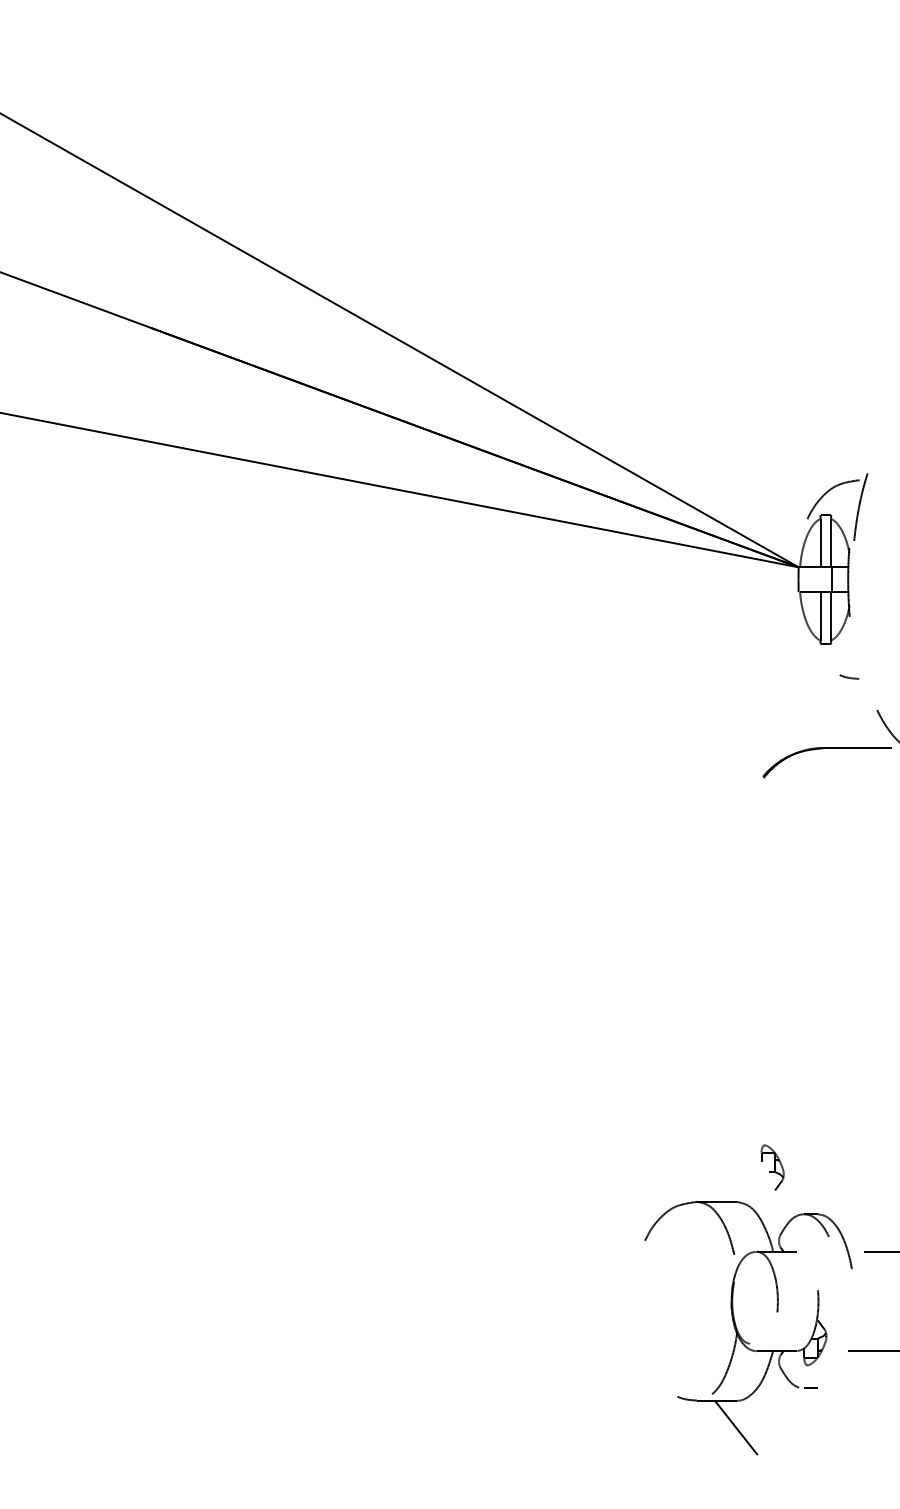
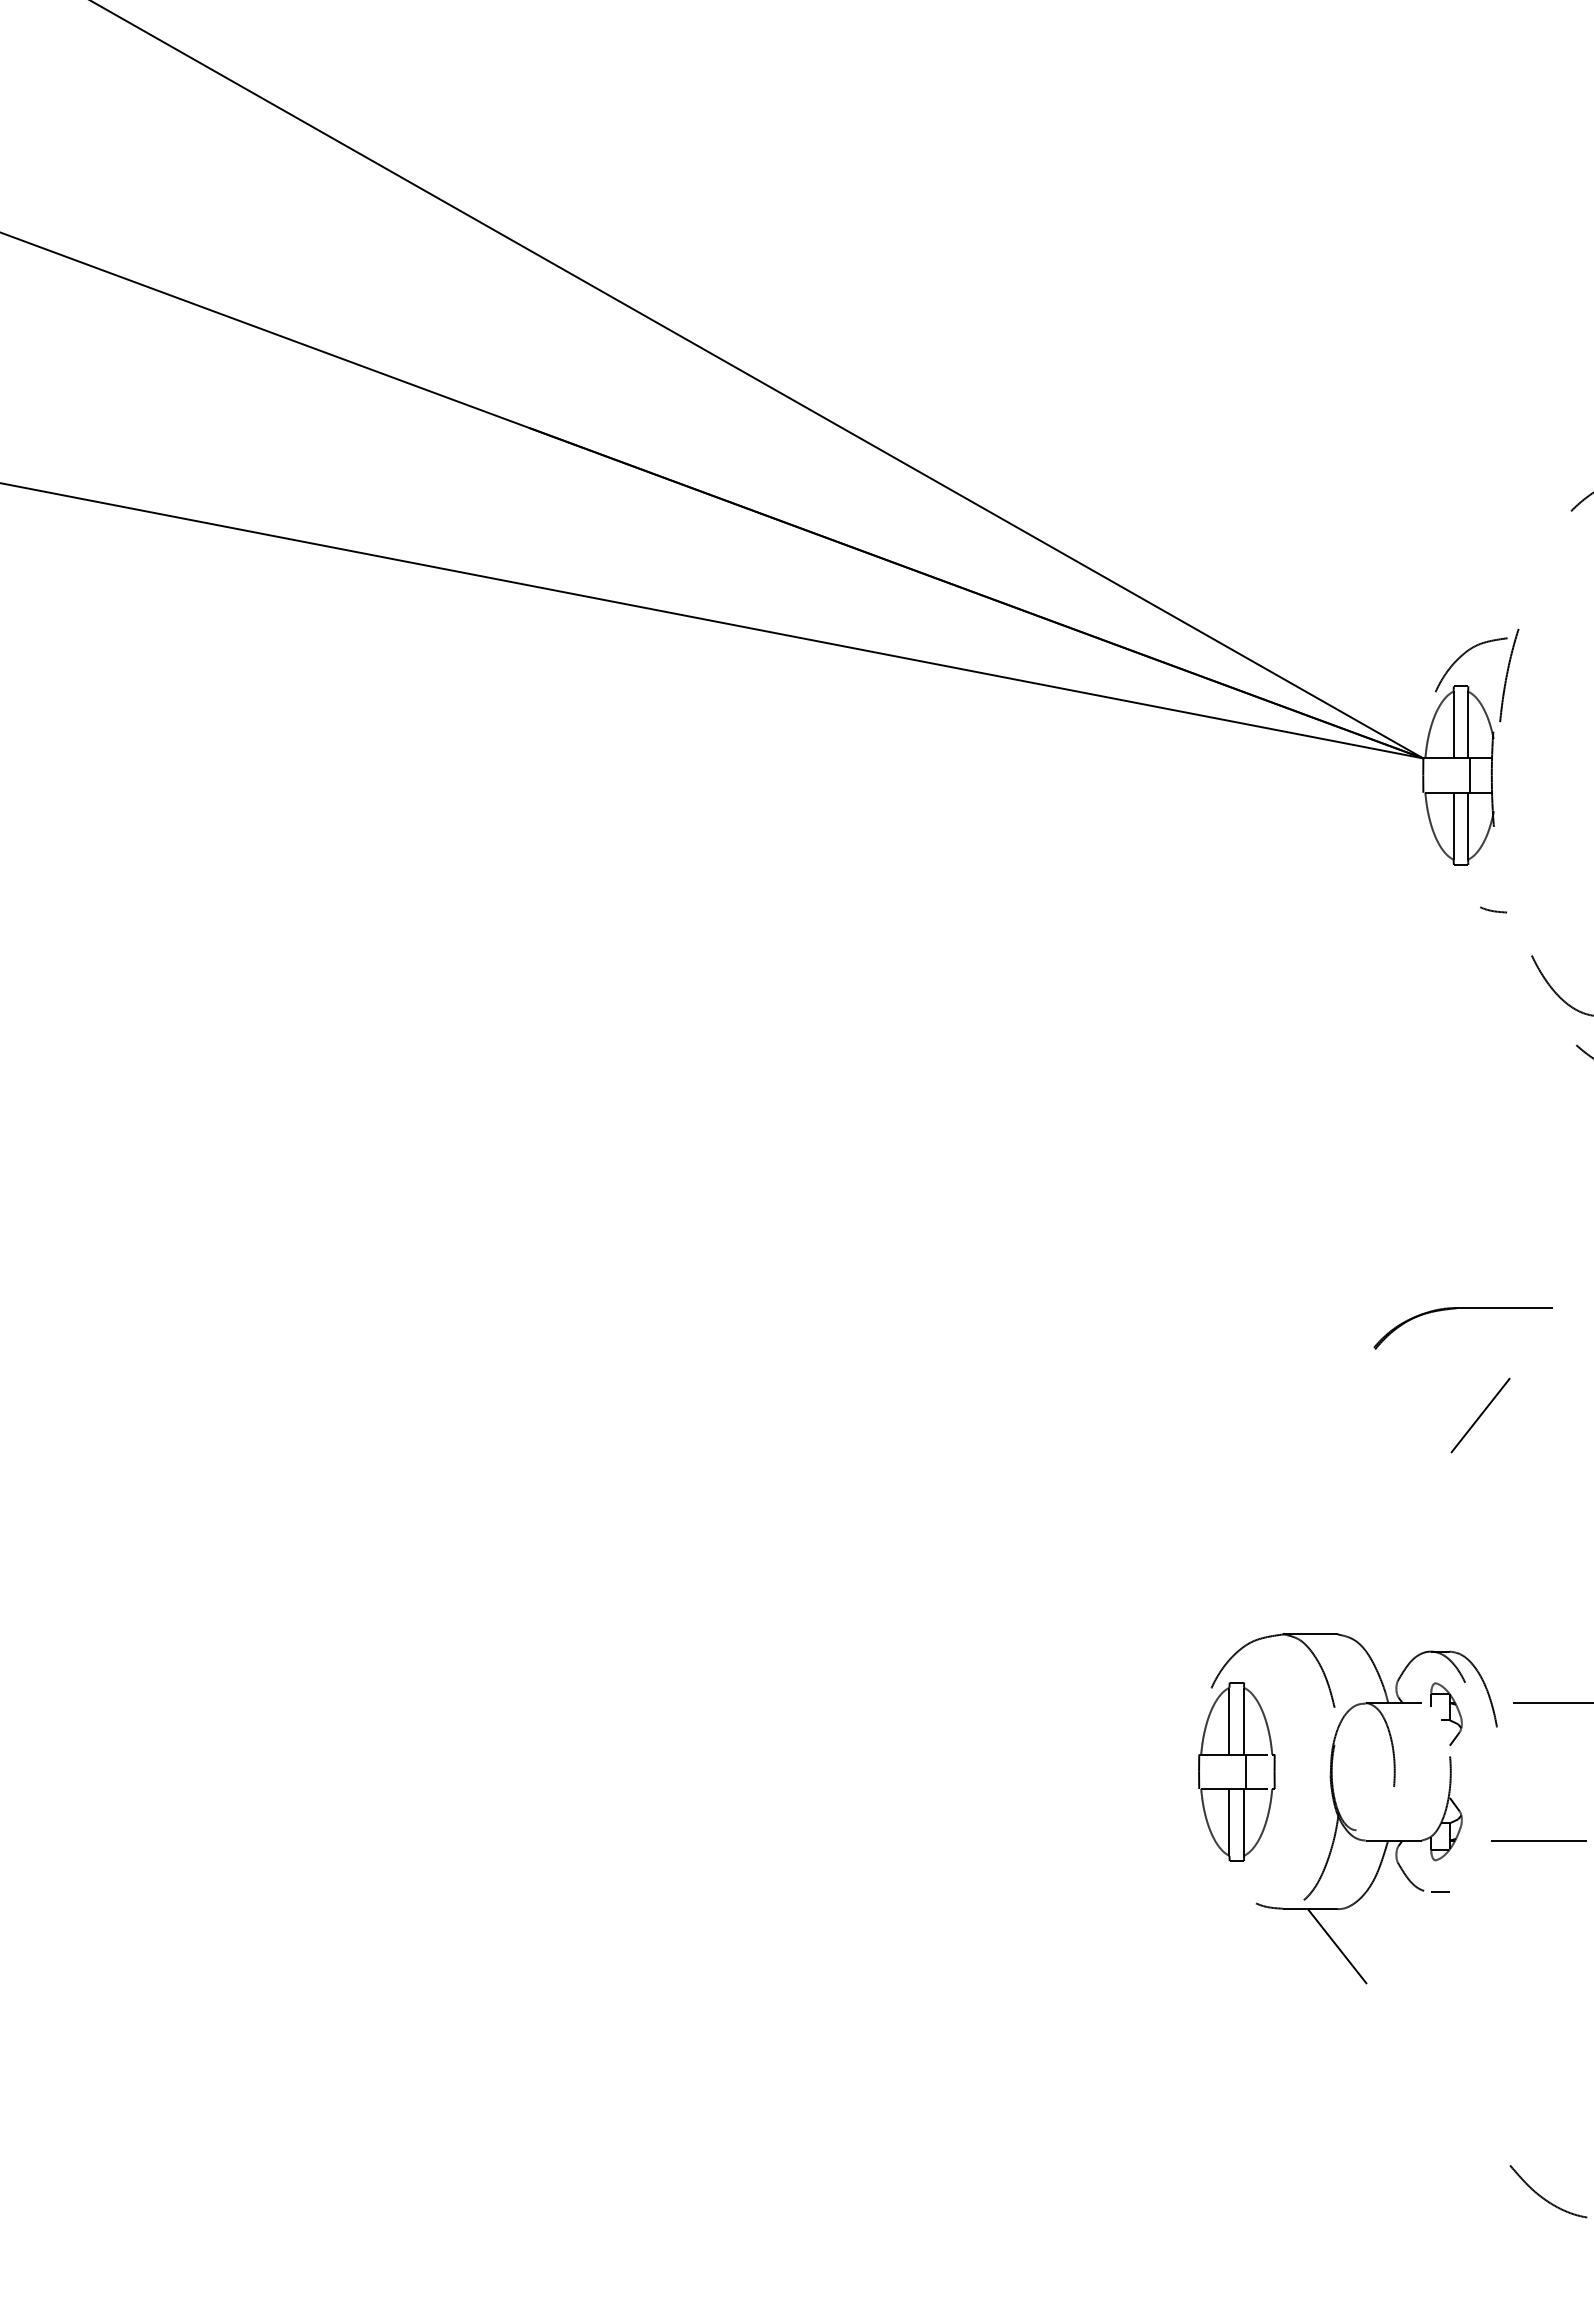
part: (822, 749) -> (1456, 1309), moved
line: (840, 1043) -> (1480, 1415), added
part: (772, 1167) -> (1446, 1713), moved
part: (663, 1301) -> (1236, 1771), added

